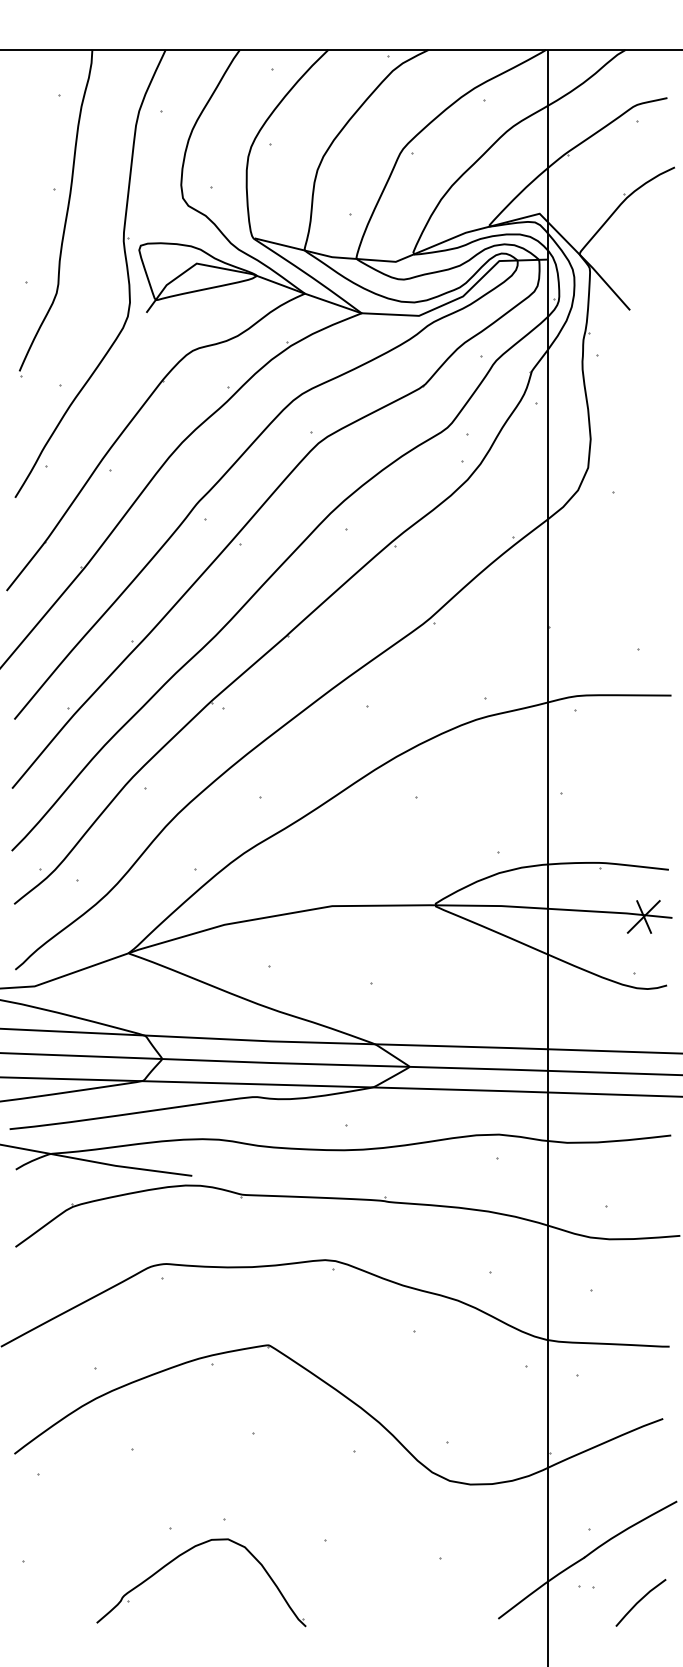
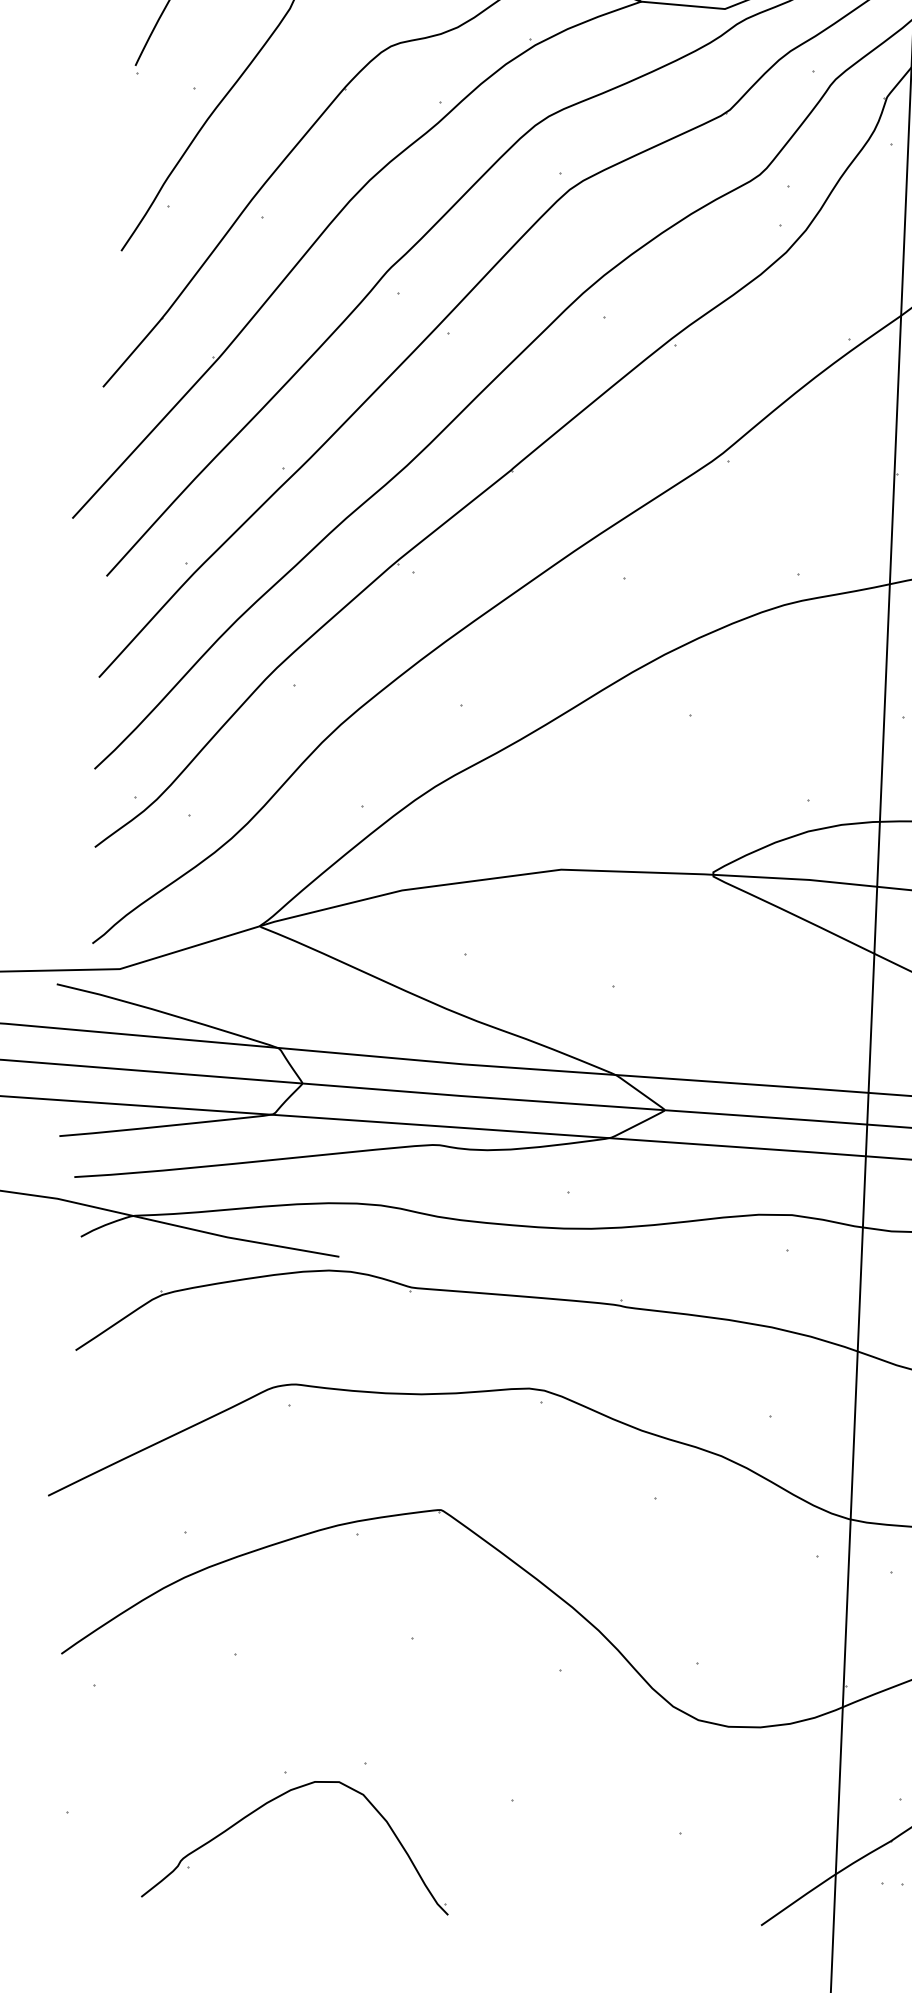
part: (185, 1553) -> (275, 1800), moved

